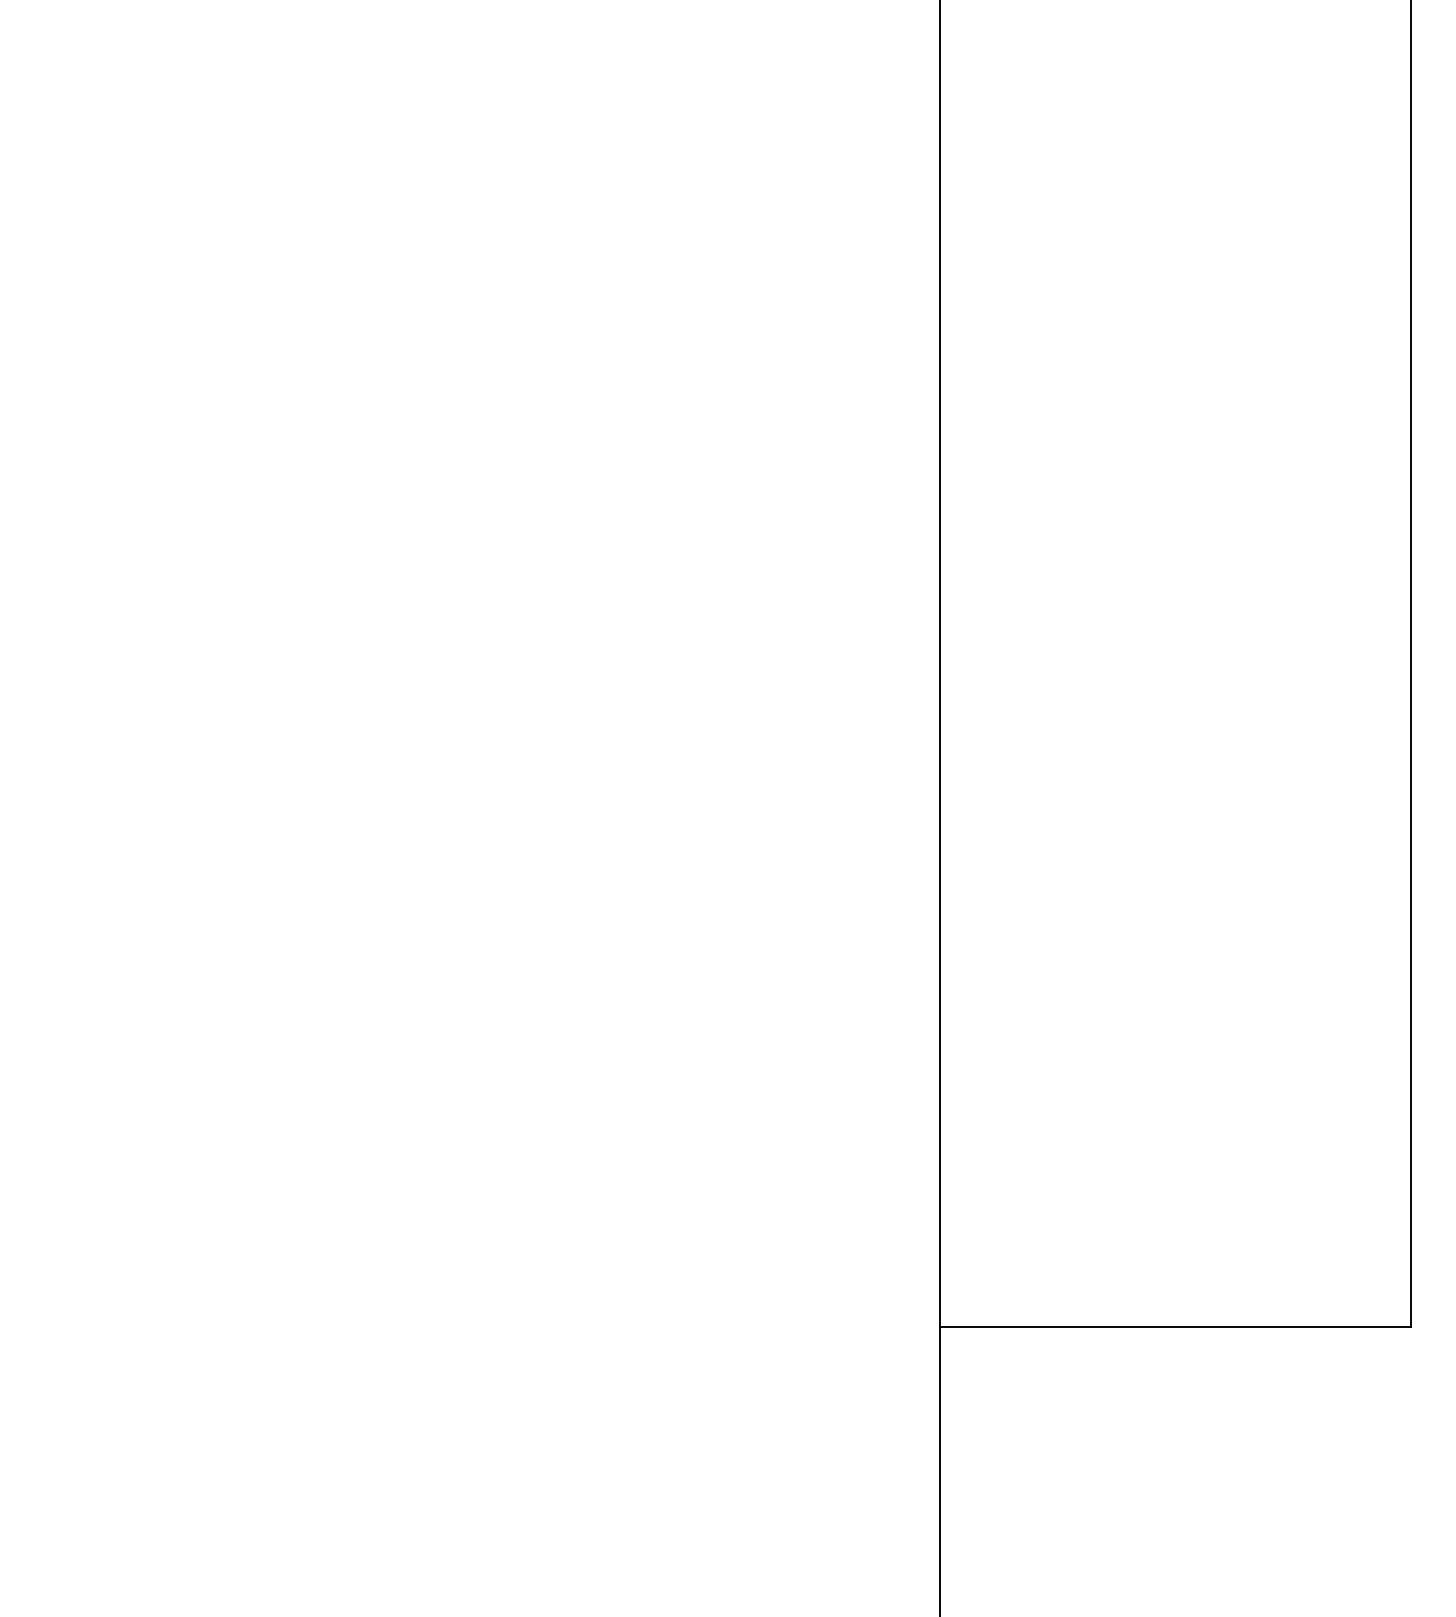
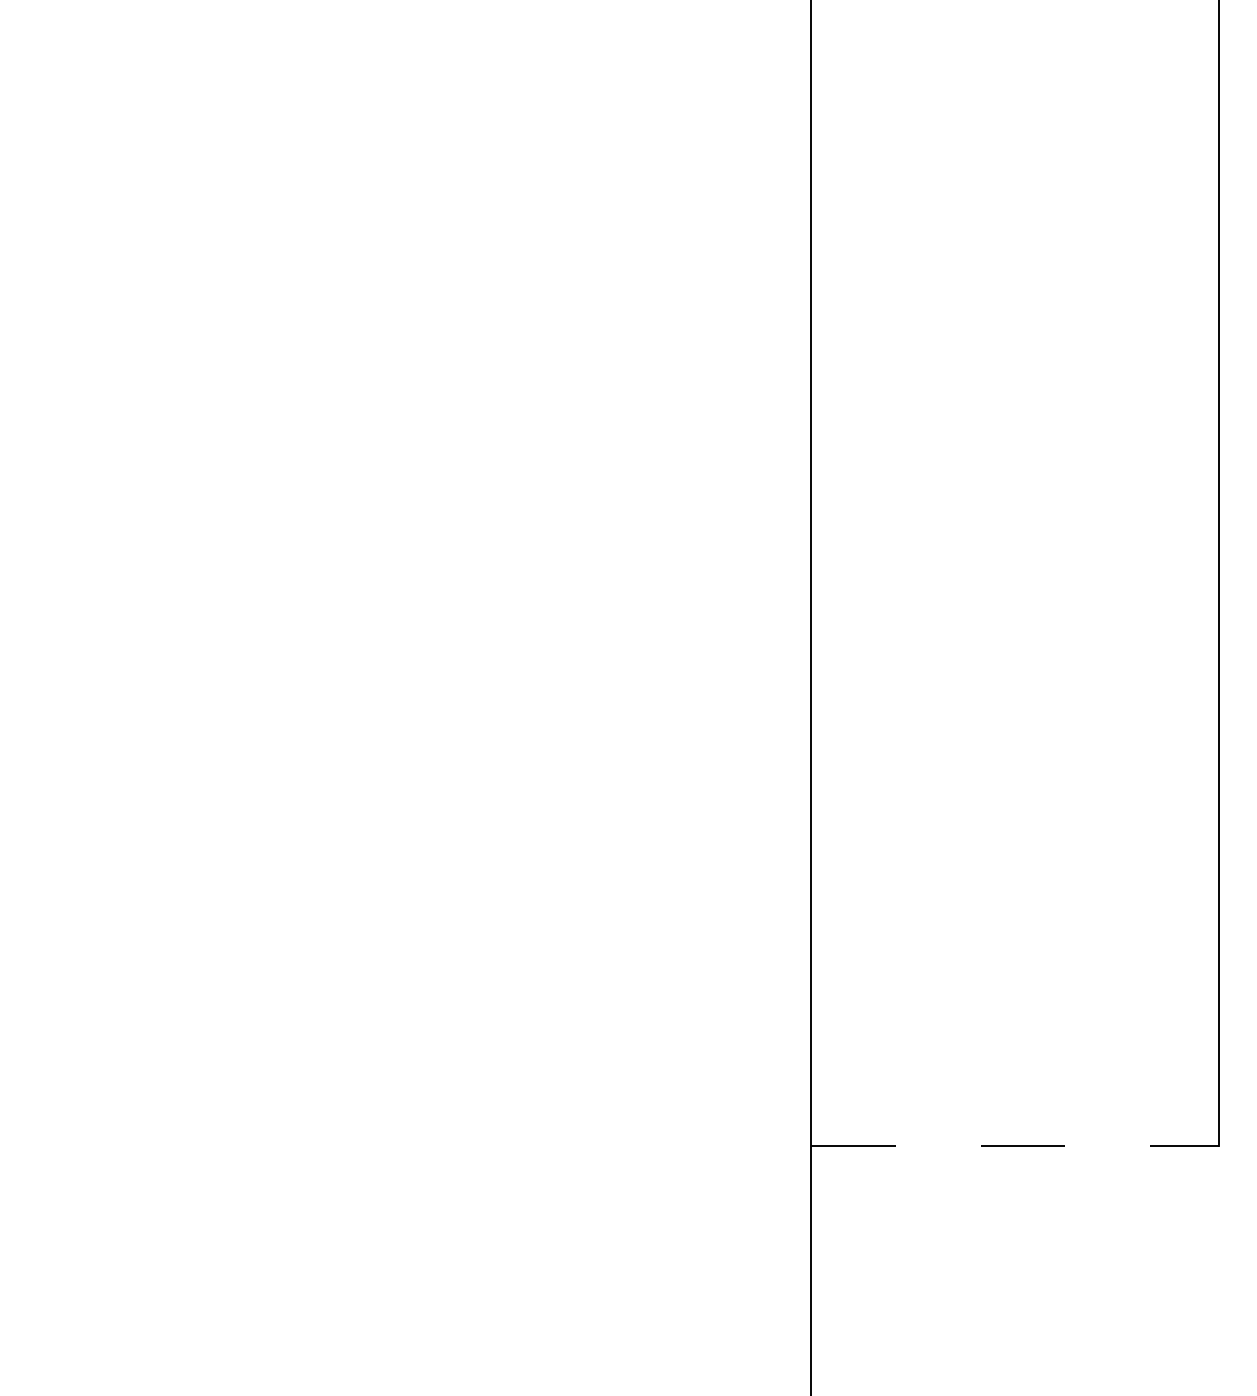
line: (1175, 1327) -> (1014, 1146), solid -> dashed

